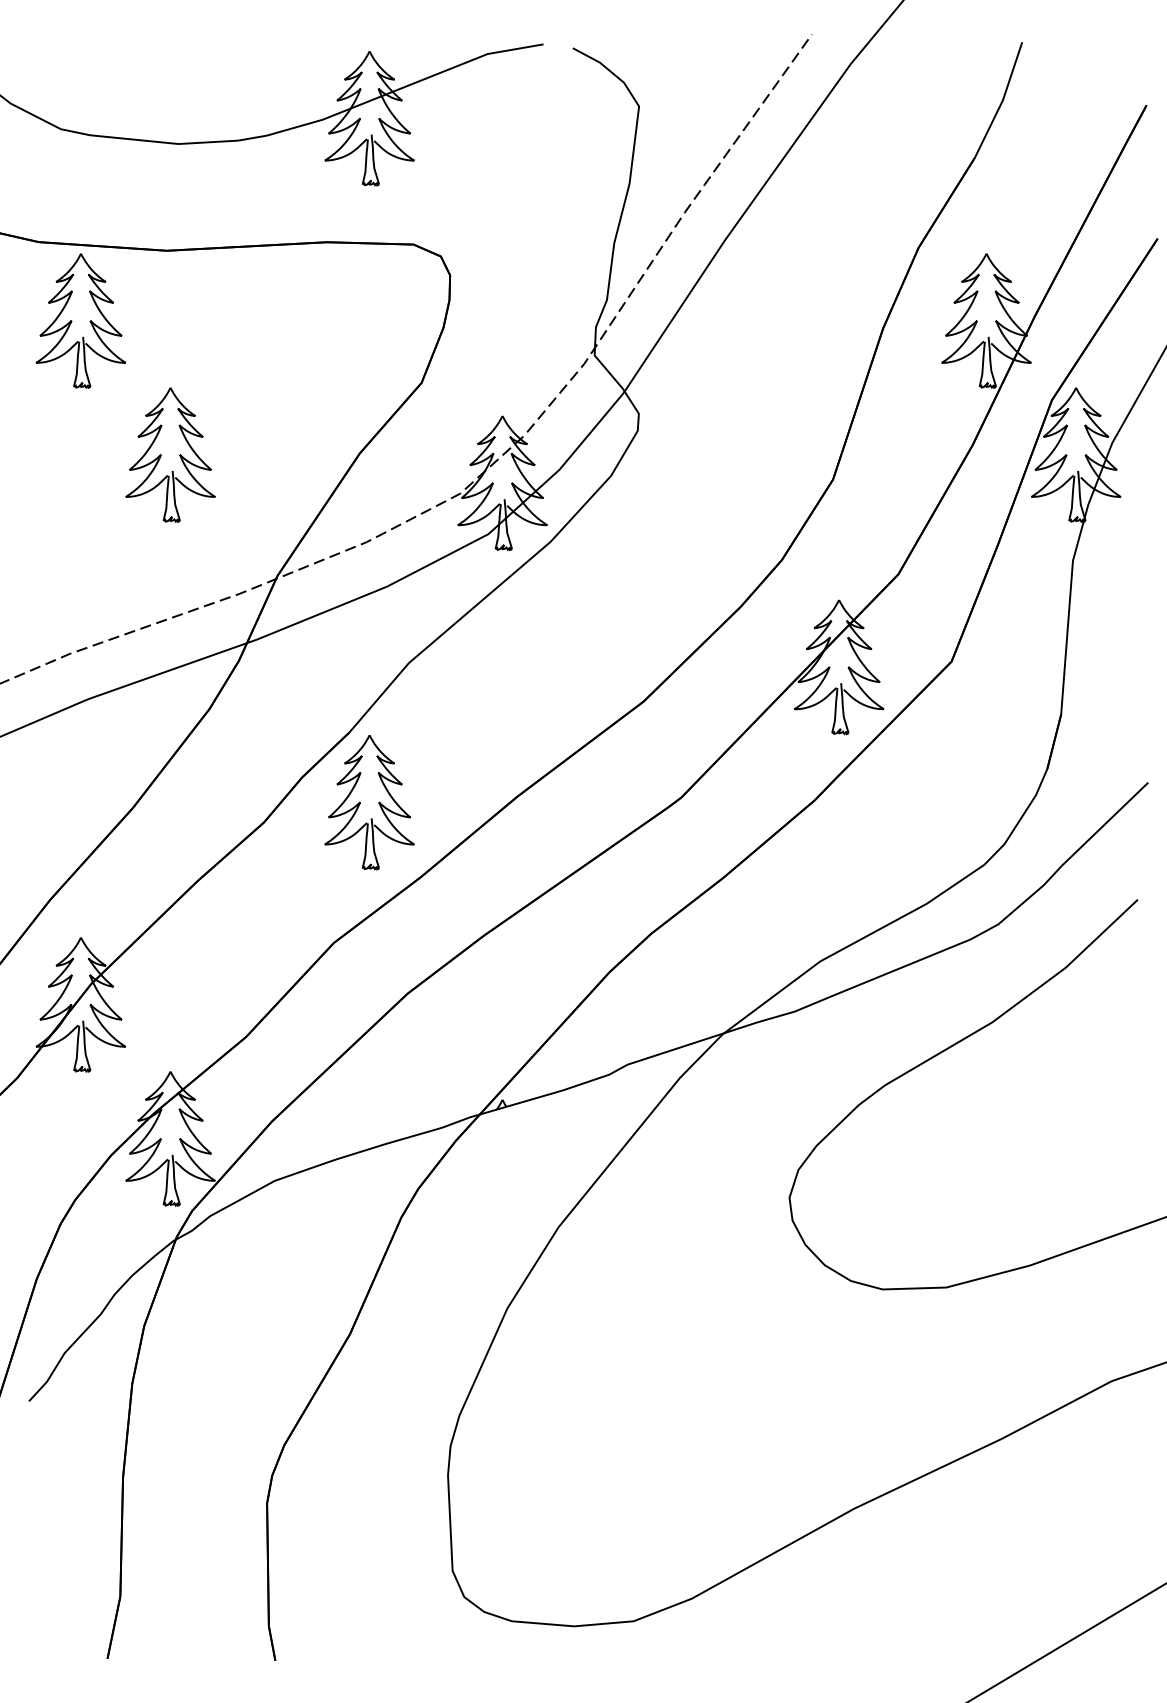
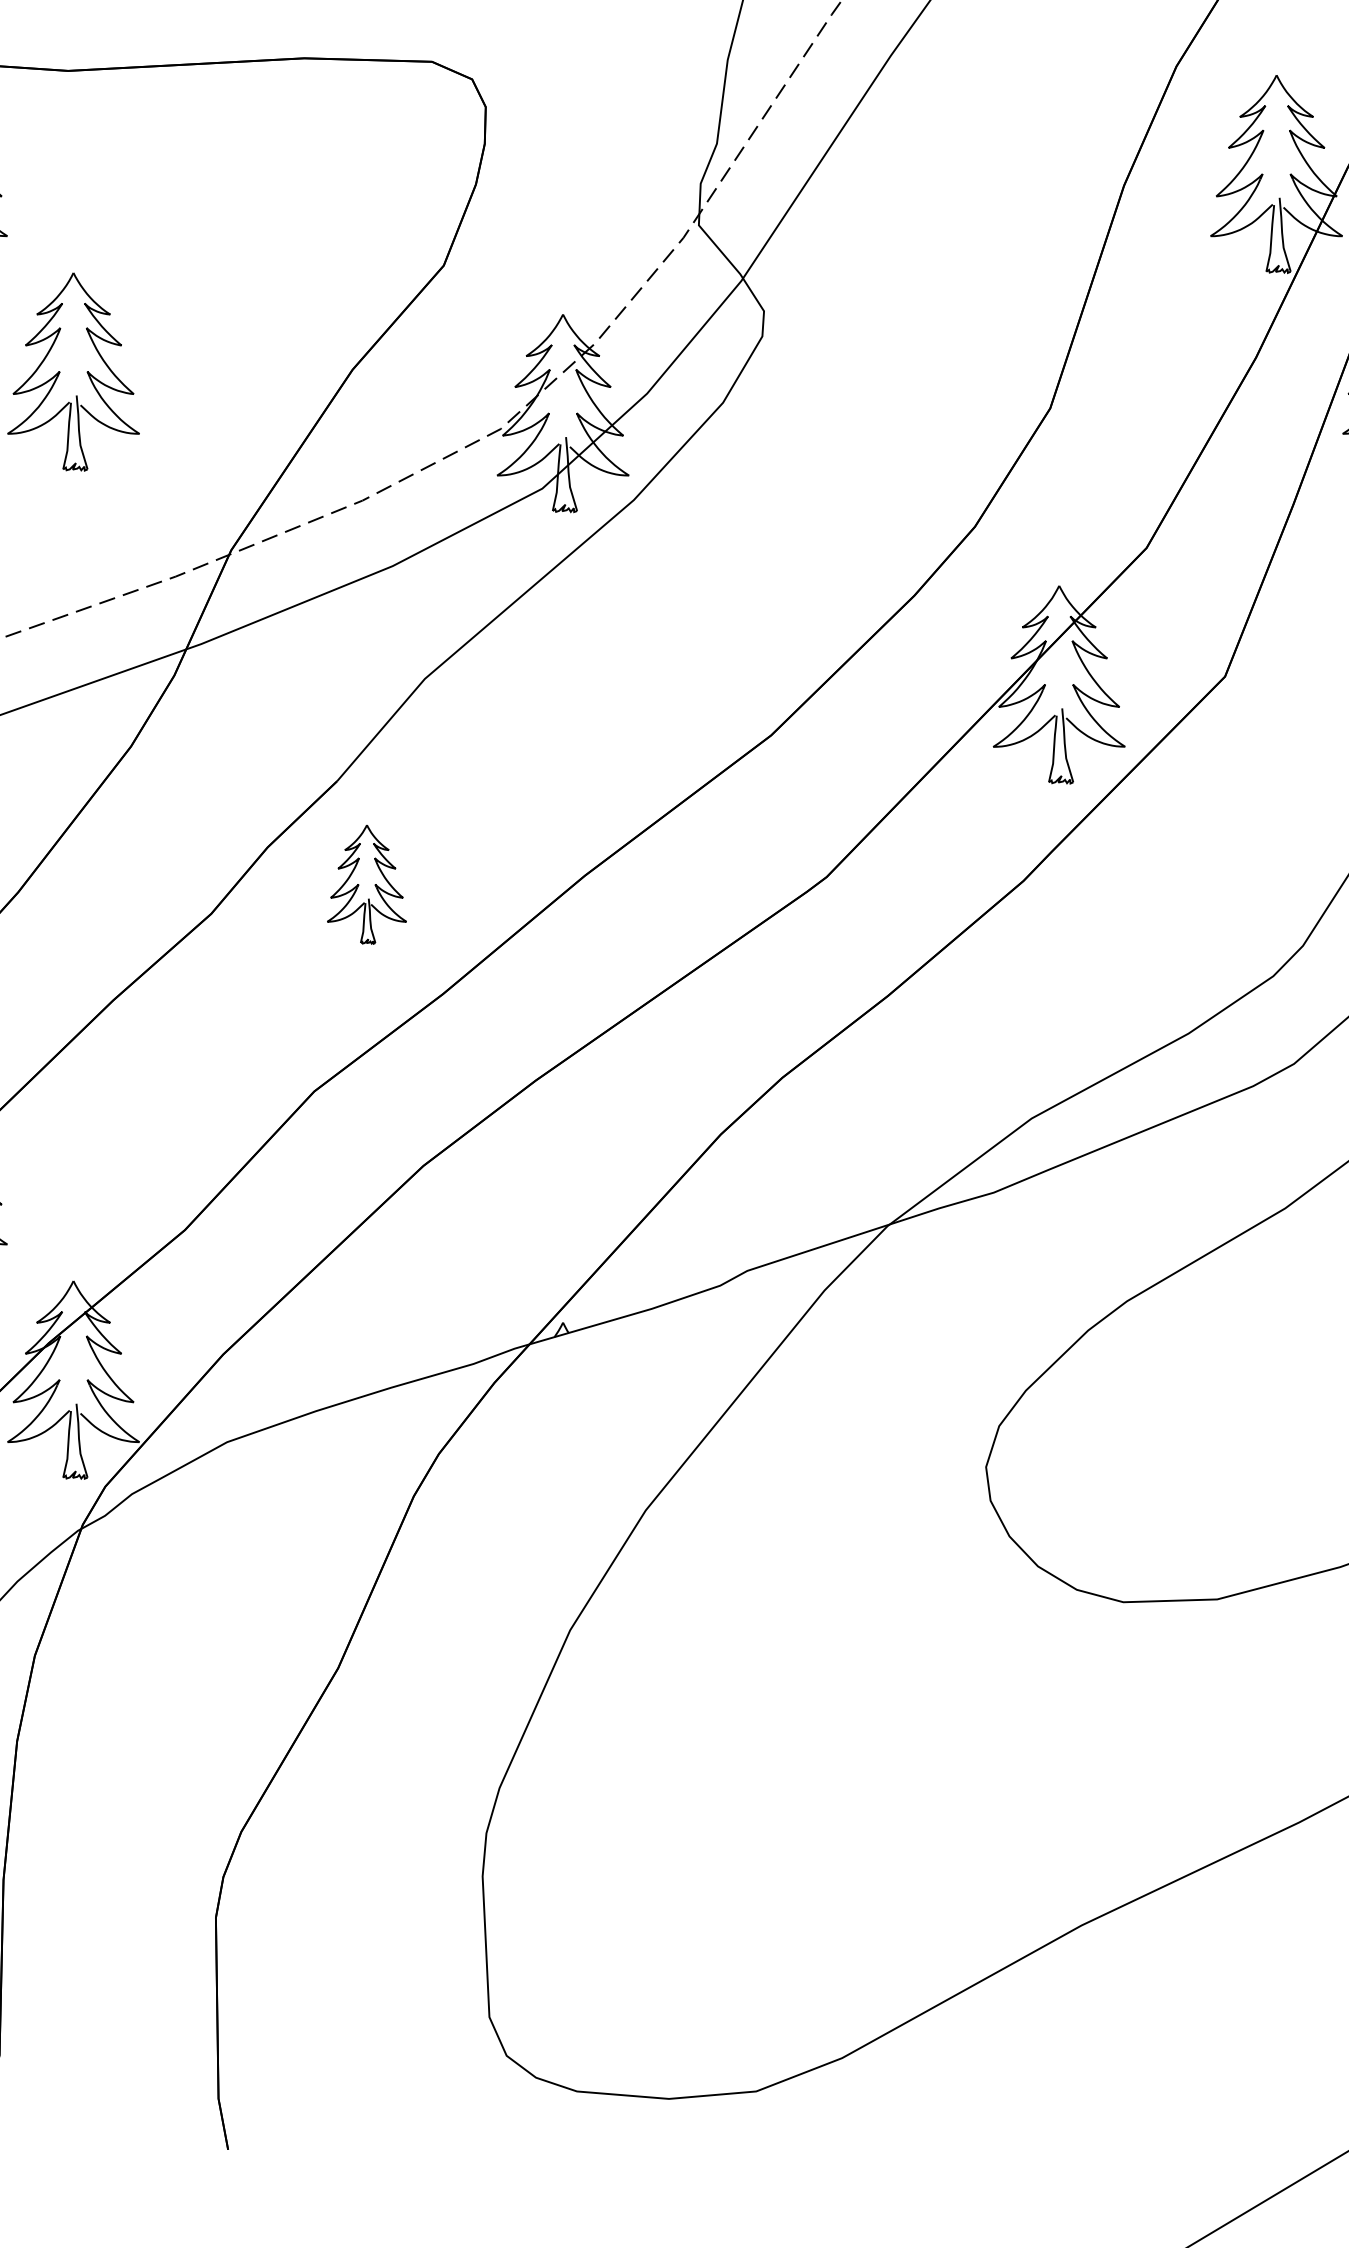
part: (369, 802) -> (366, 884), size x0.6

